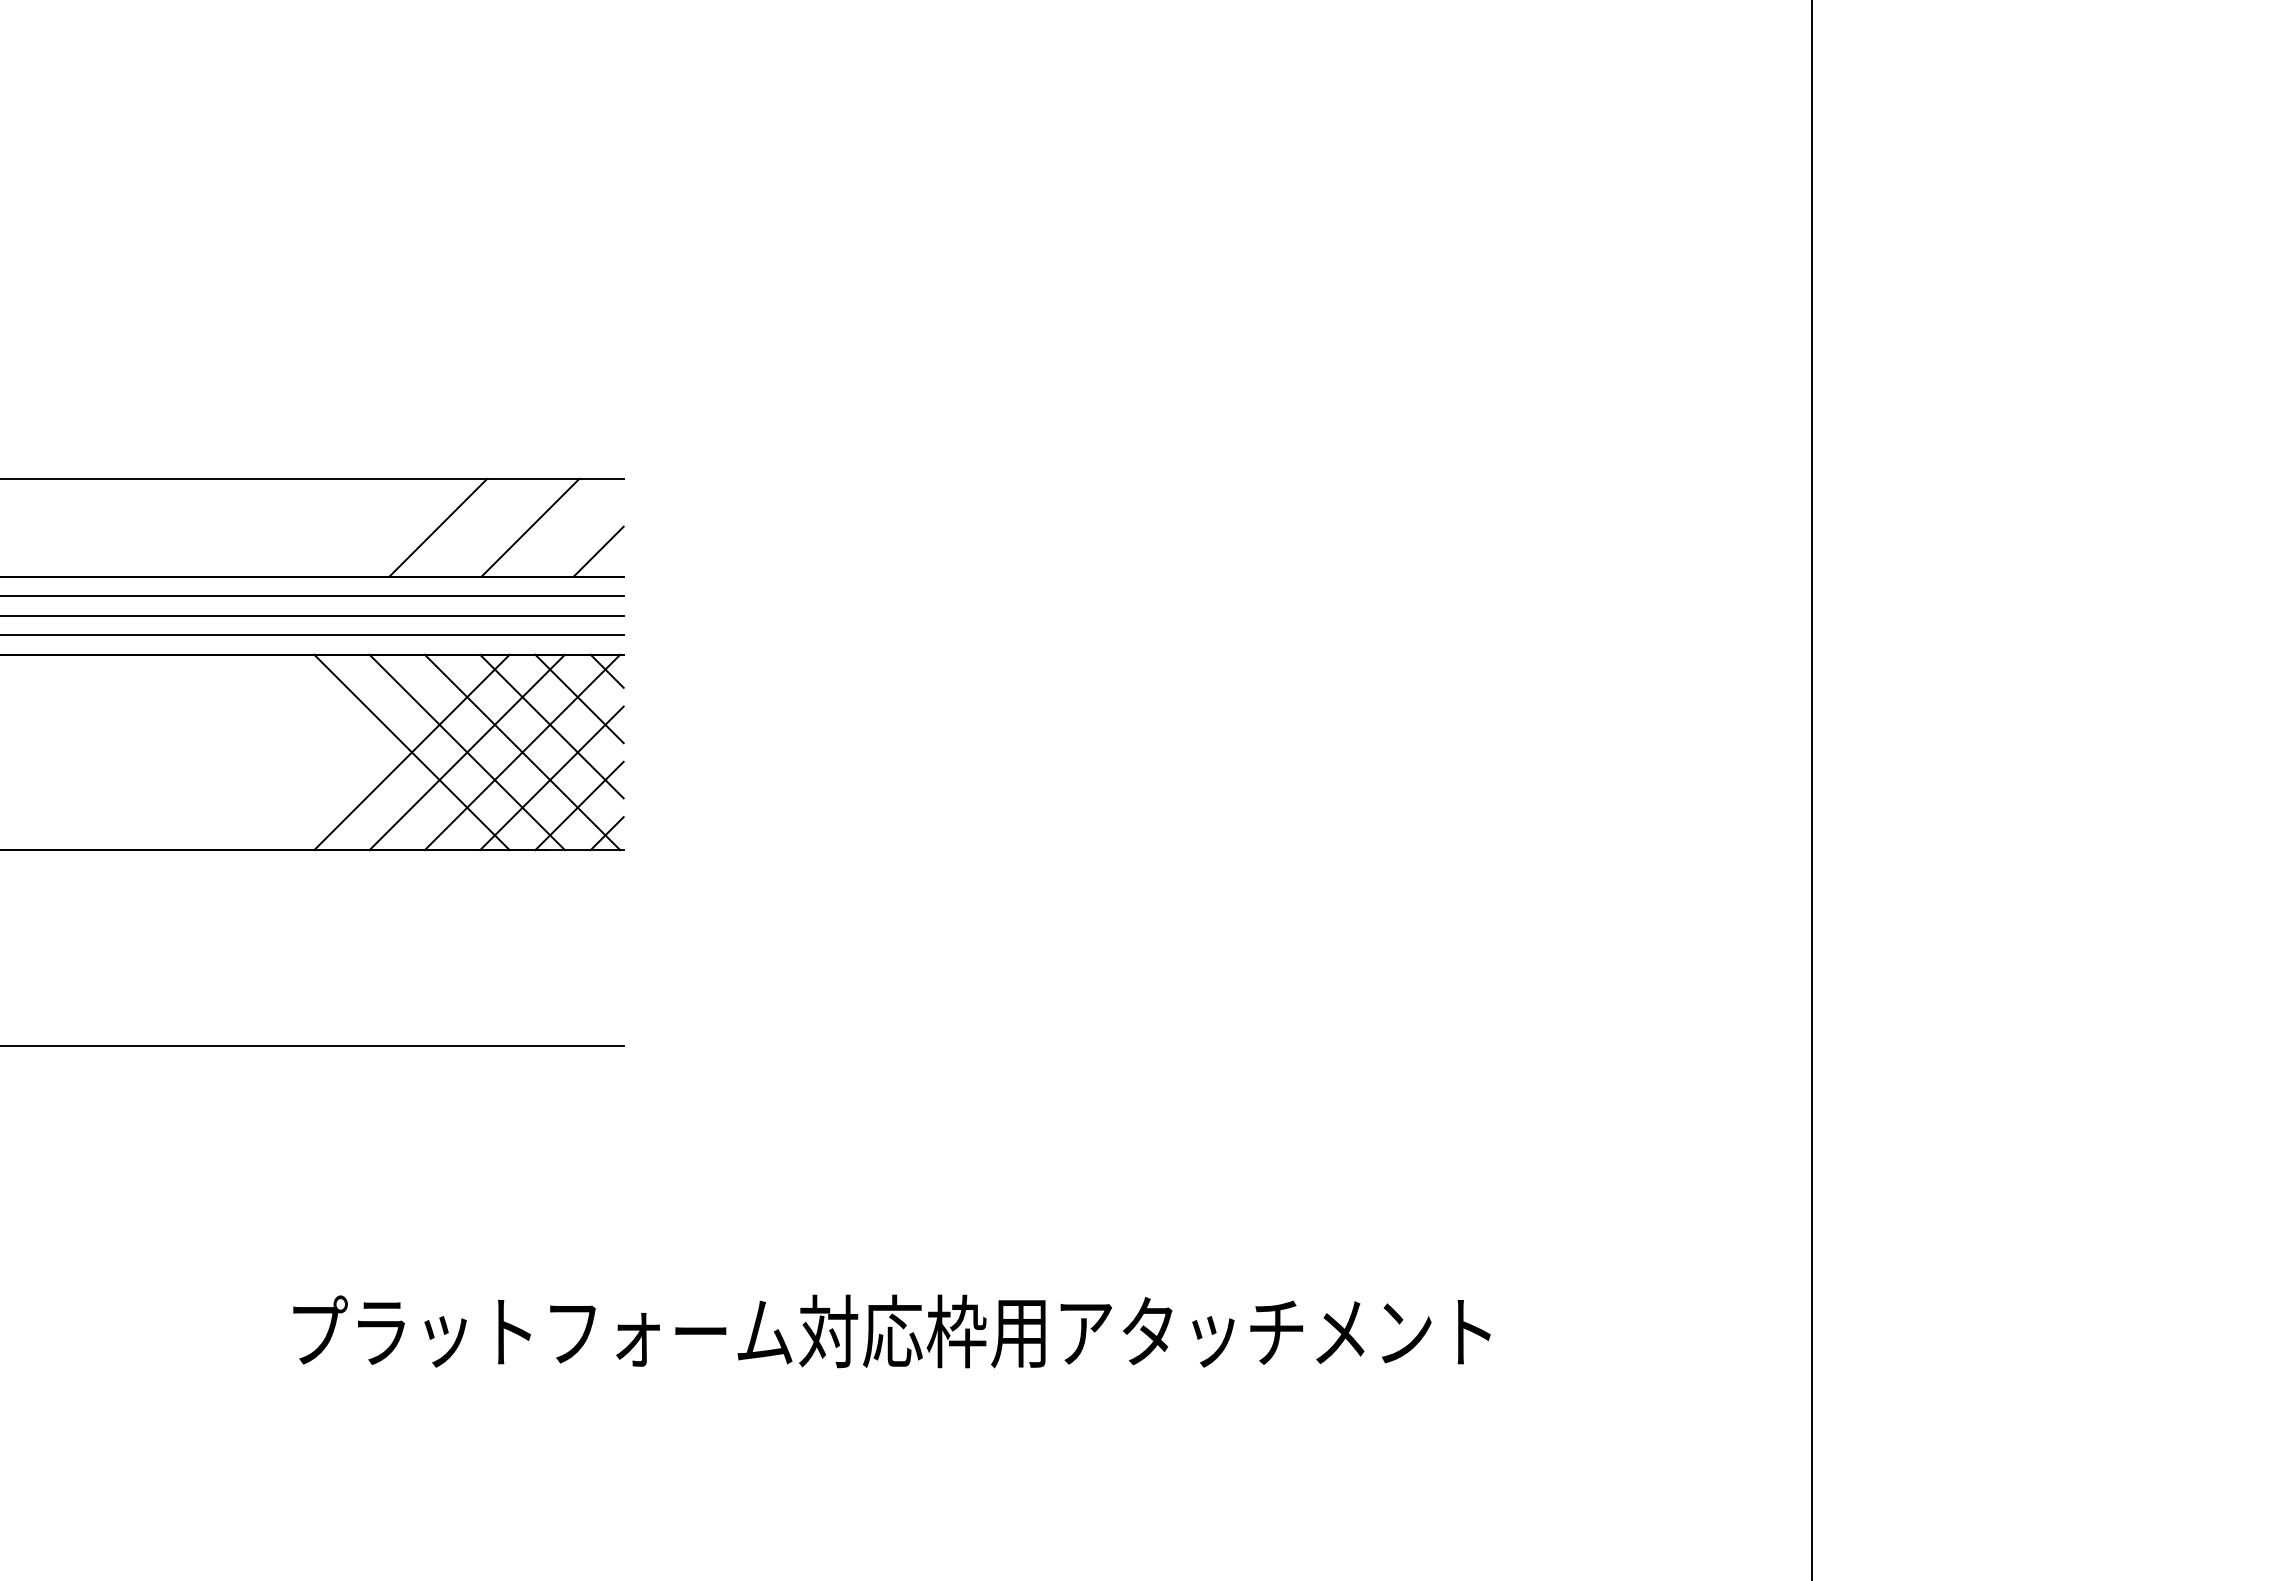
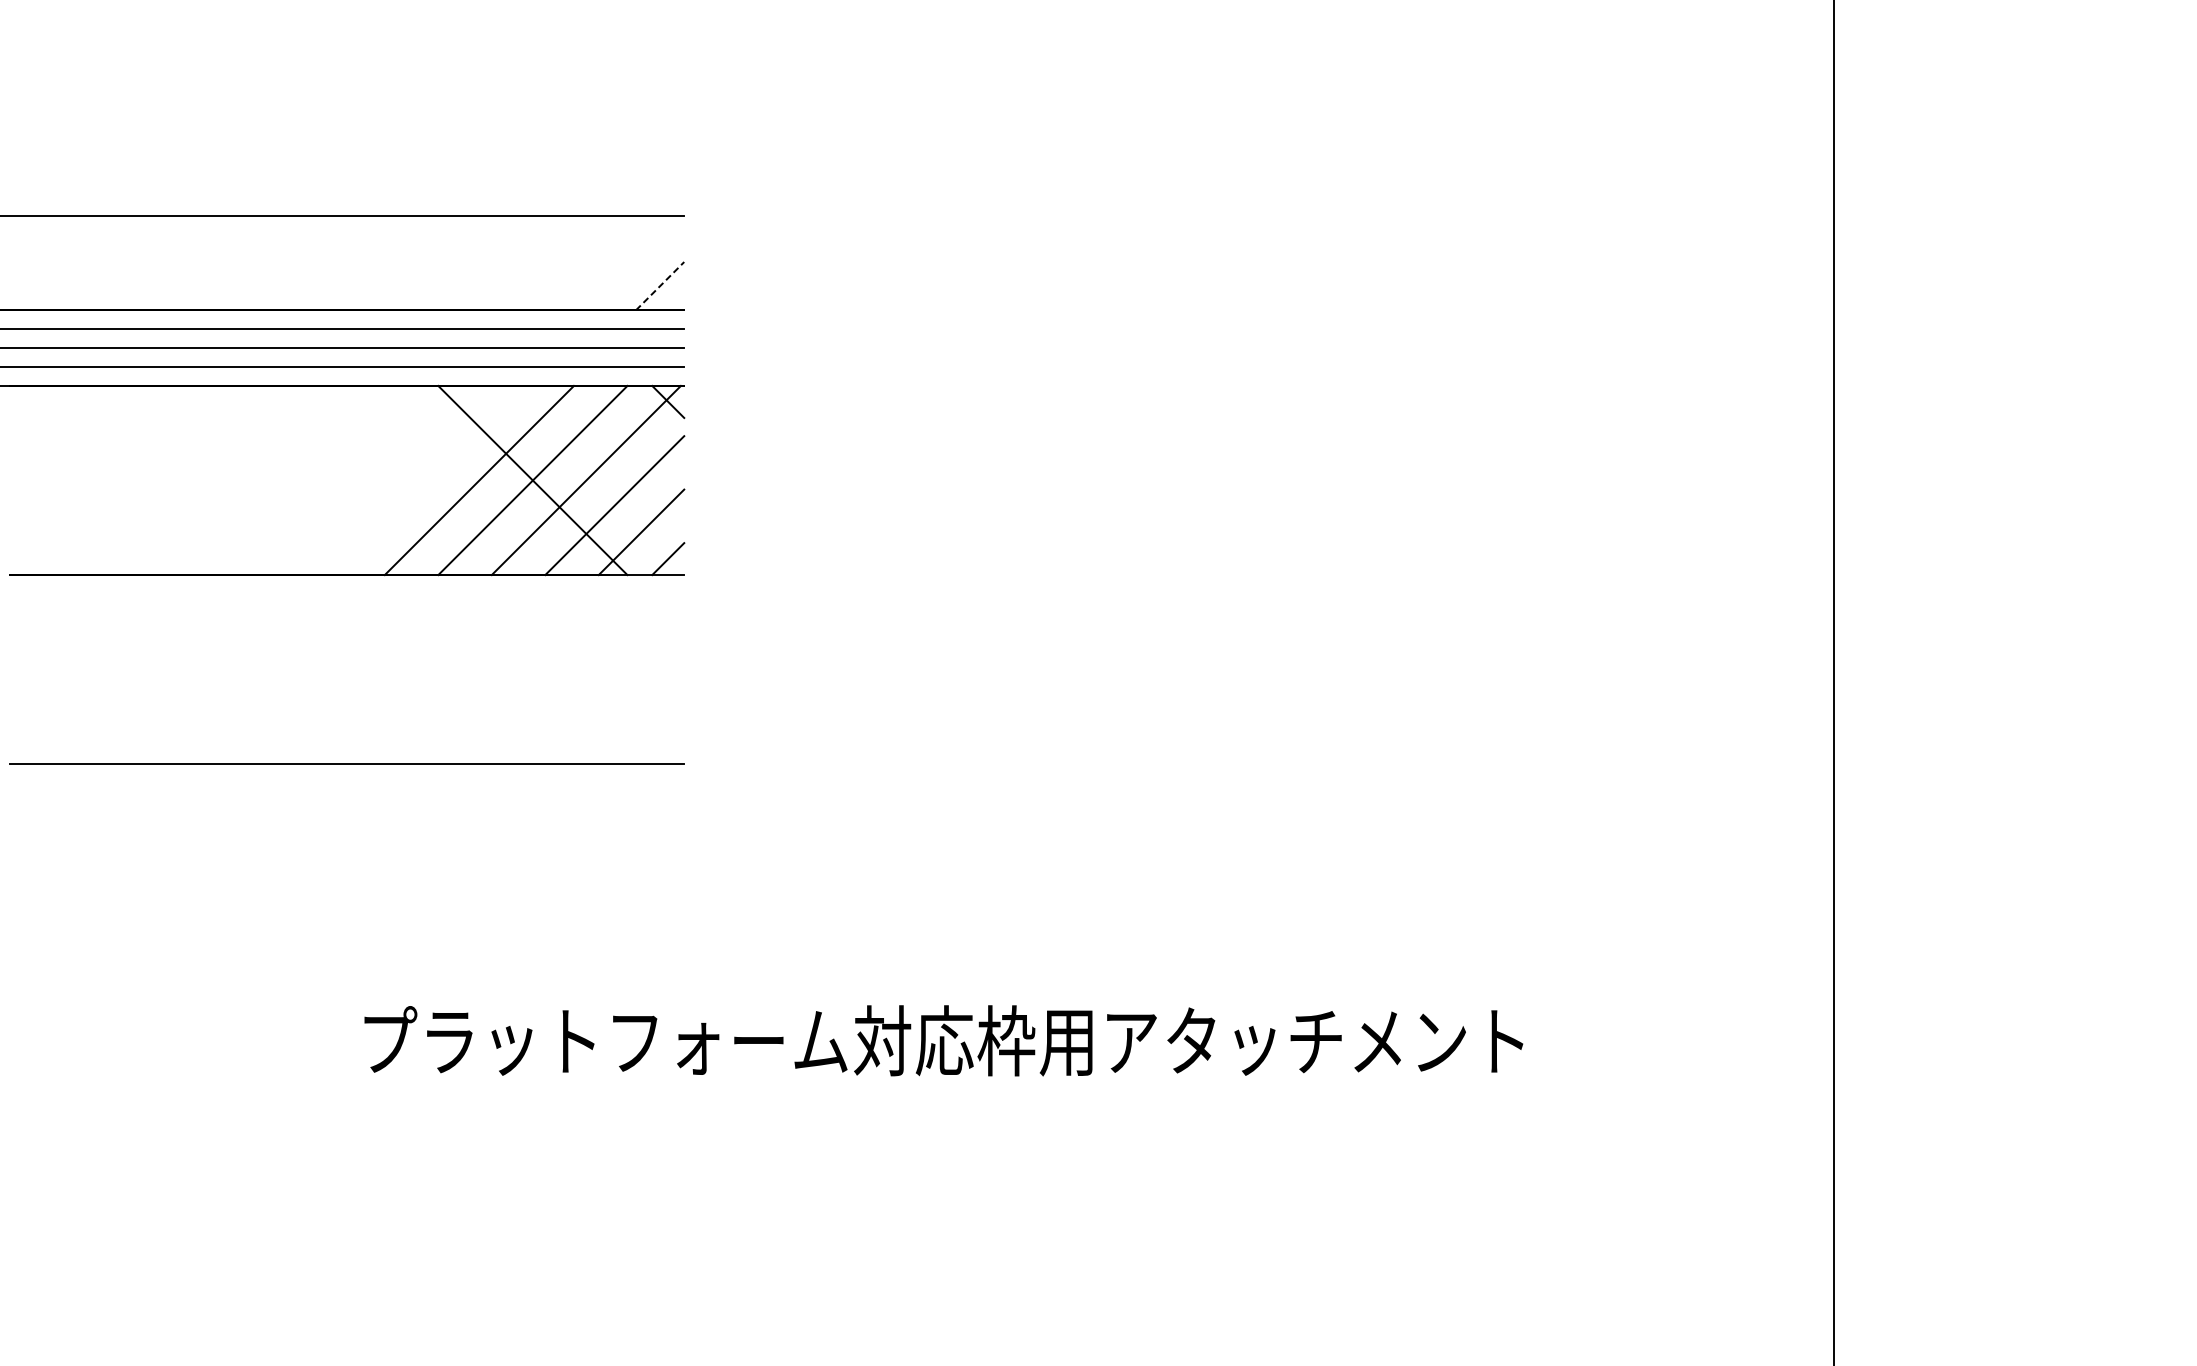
line: (438, 527) -> (505, 262), removed
line: (530, 527) -> (594, 262), removed
line: (599, 551) -> (660, 286), solid -> dashed
line: (579, 698) -> (641, 428), removed
line: (551, 726) -> (614, 455), removed
line: (411, 752) -> (478, 480), removed
line: (522, 752) -> (586, 480), removed

